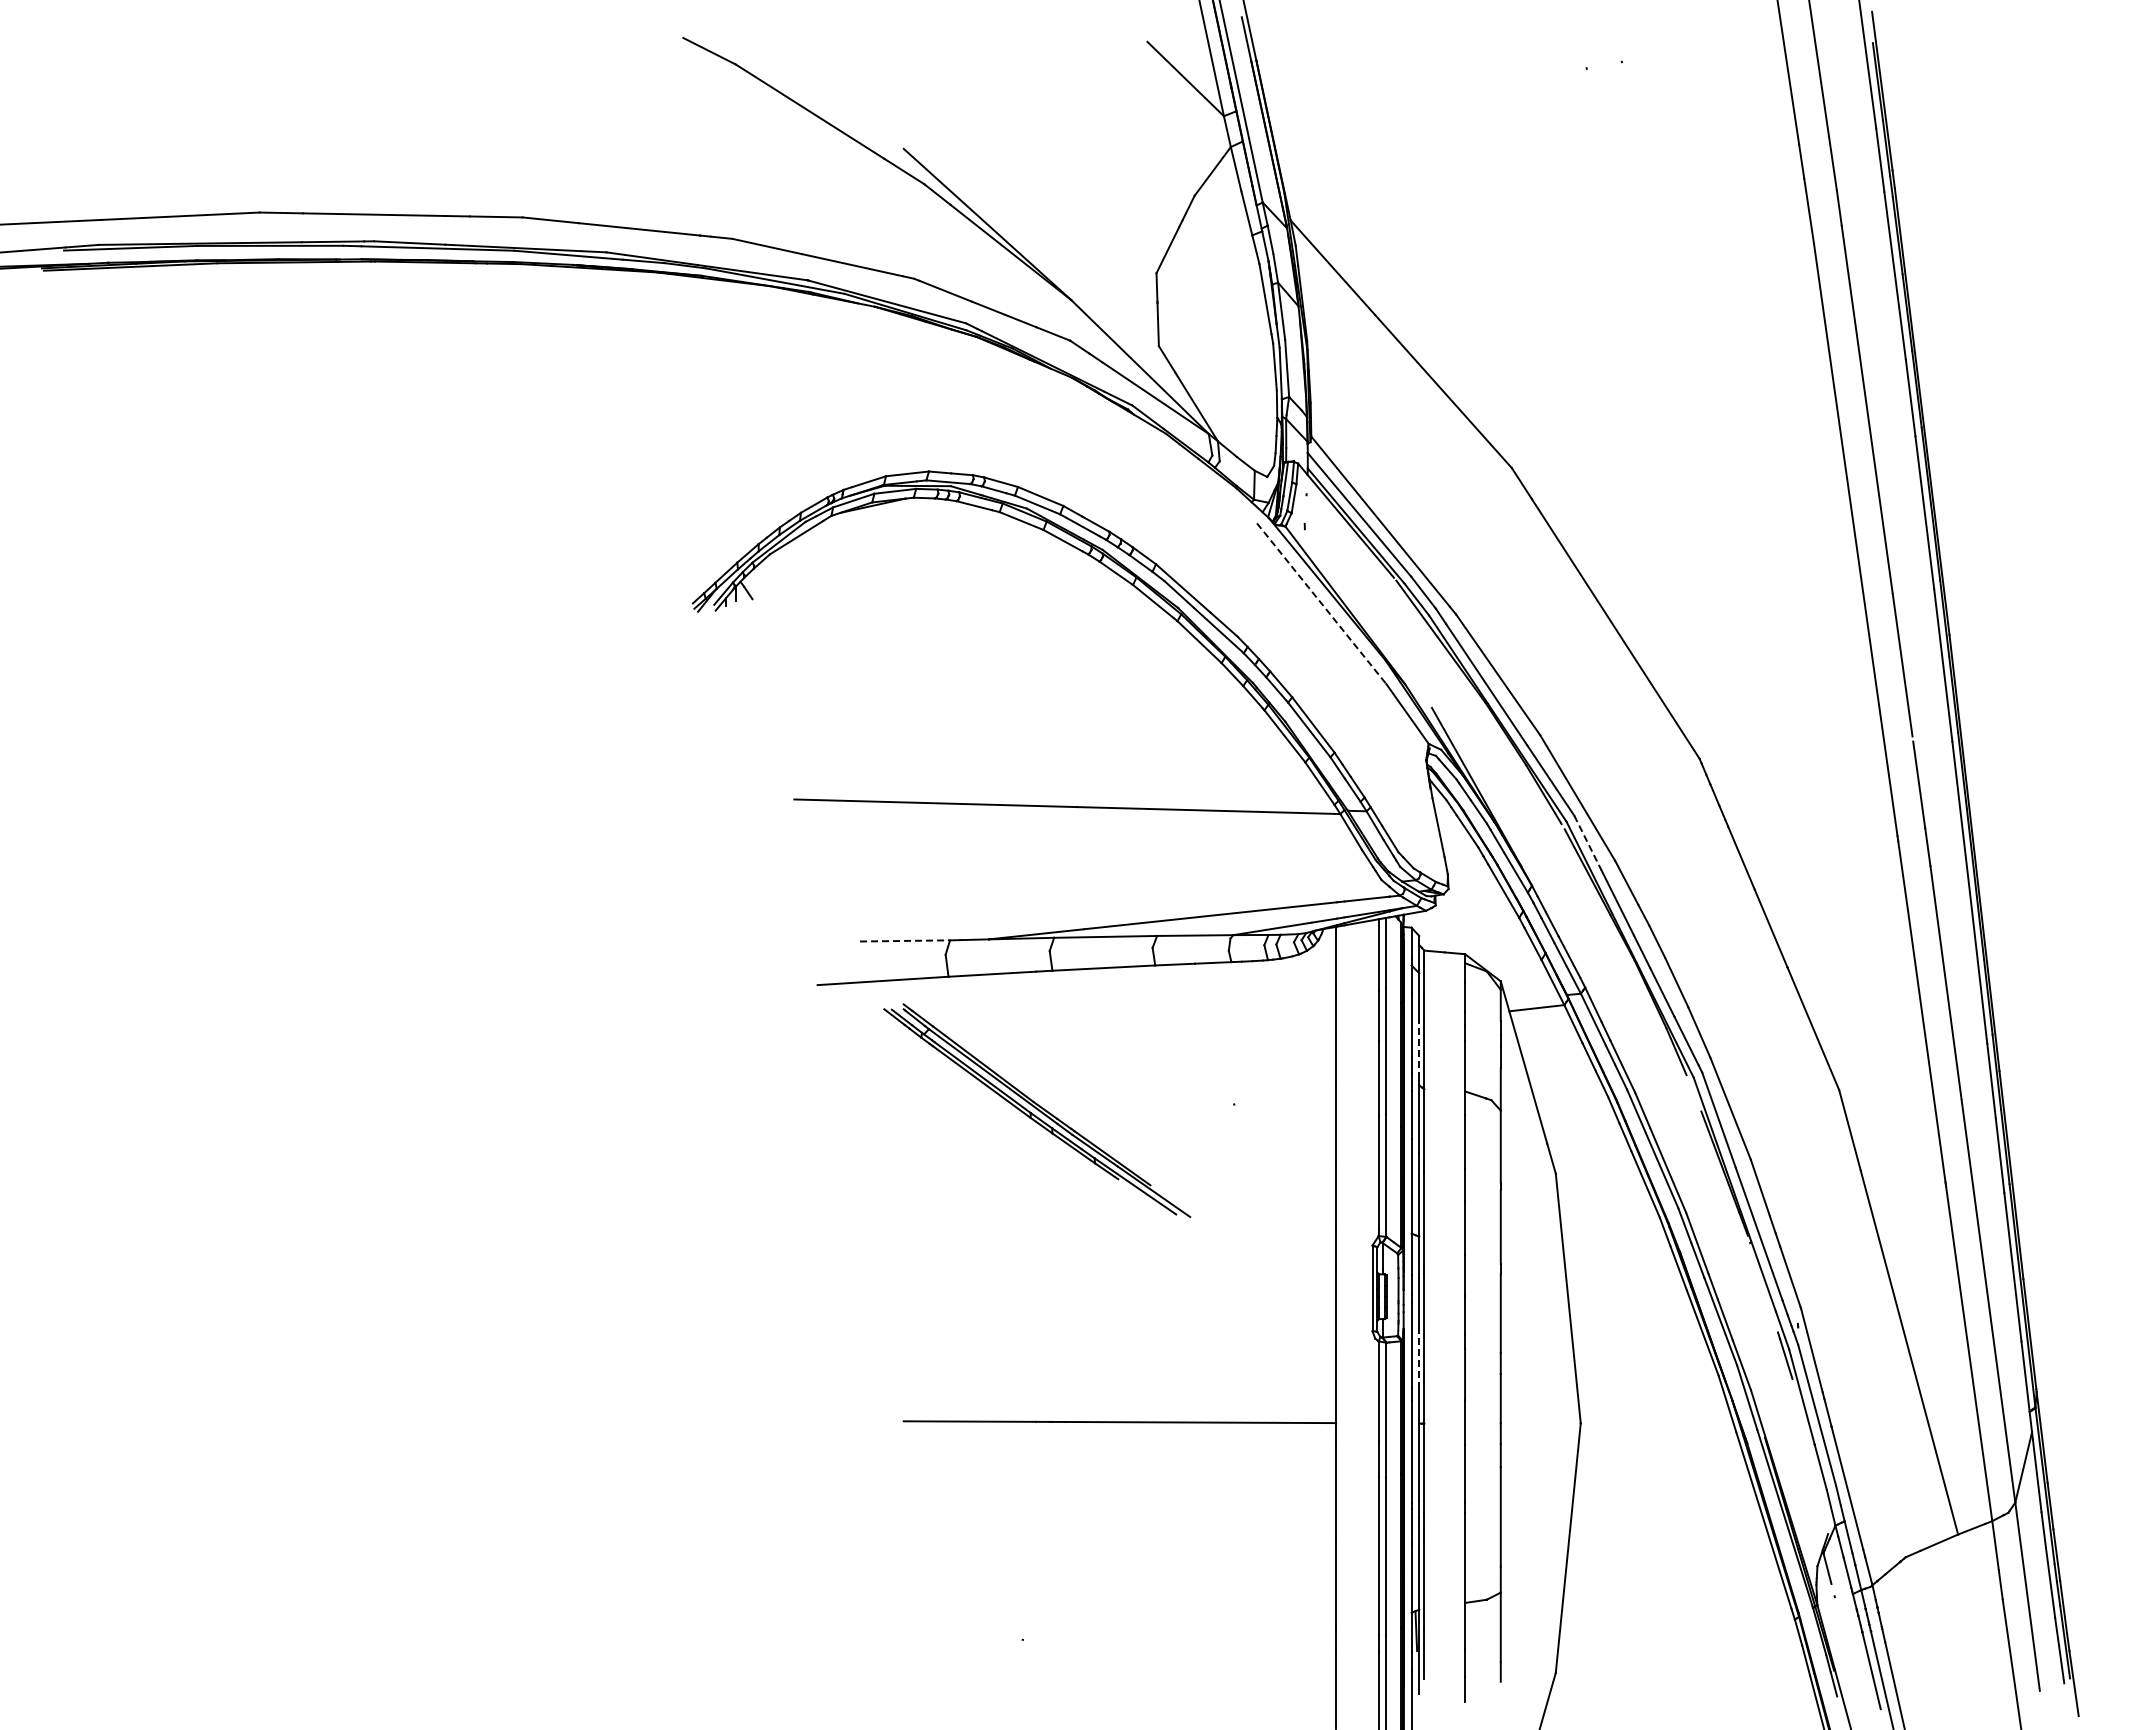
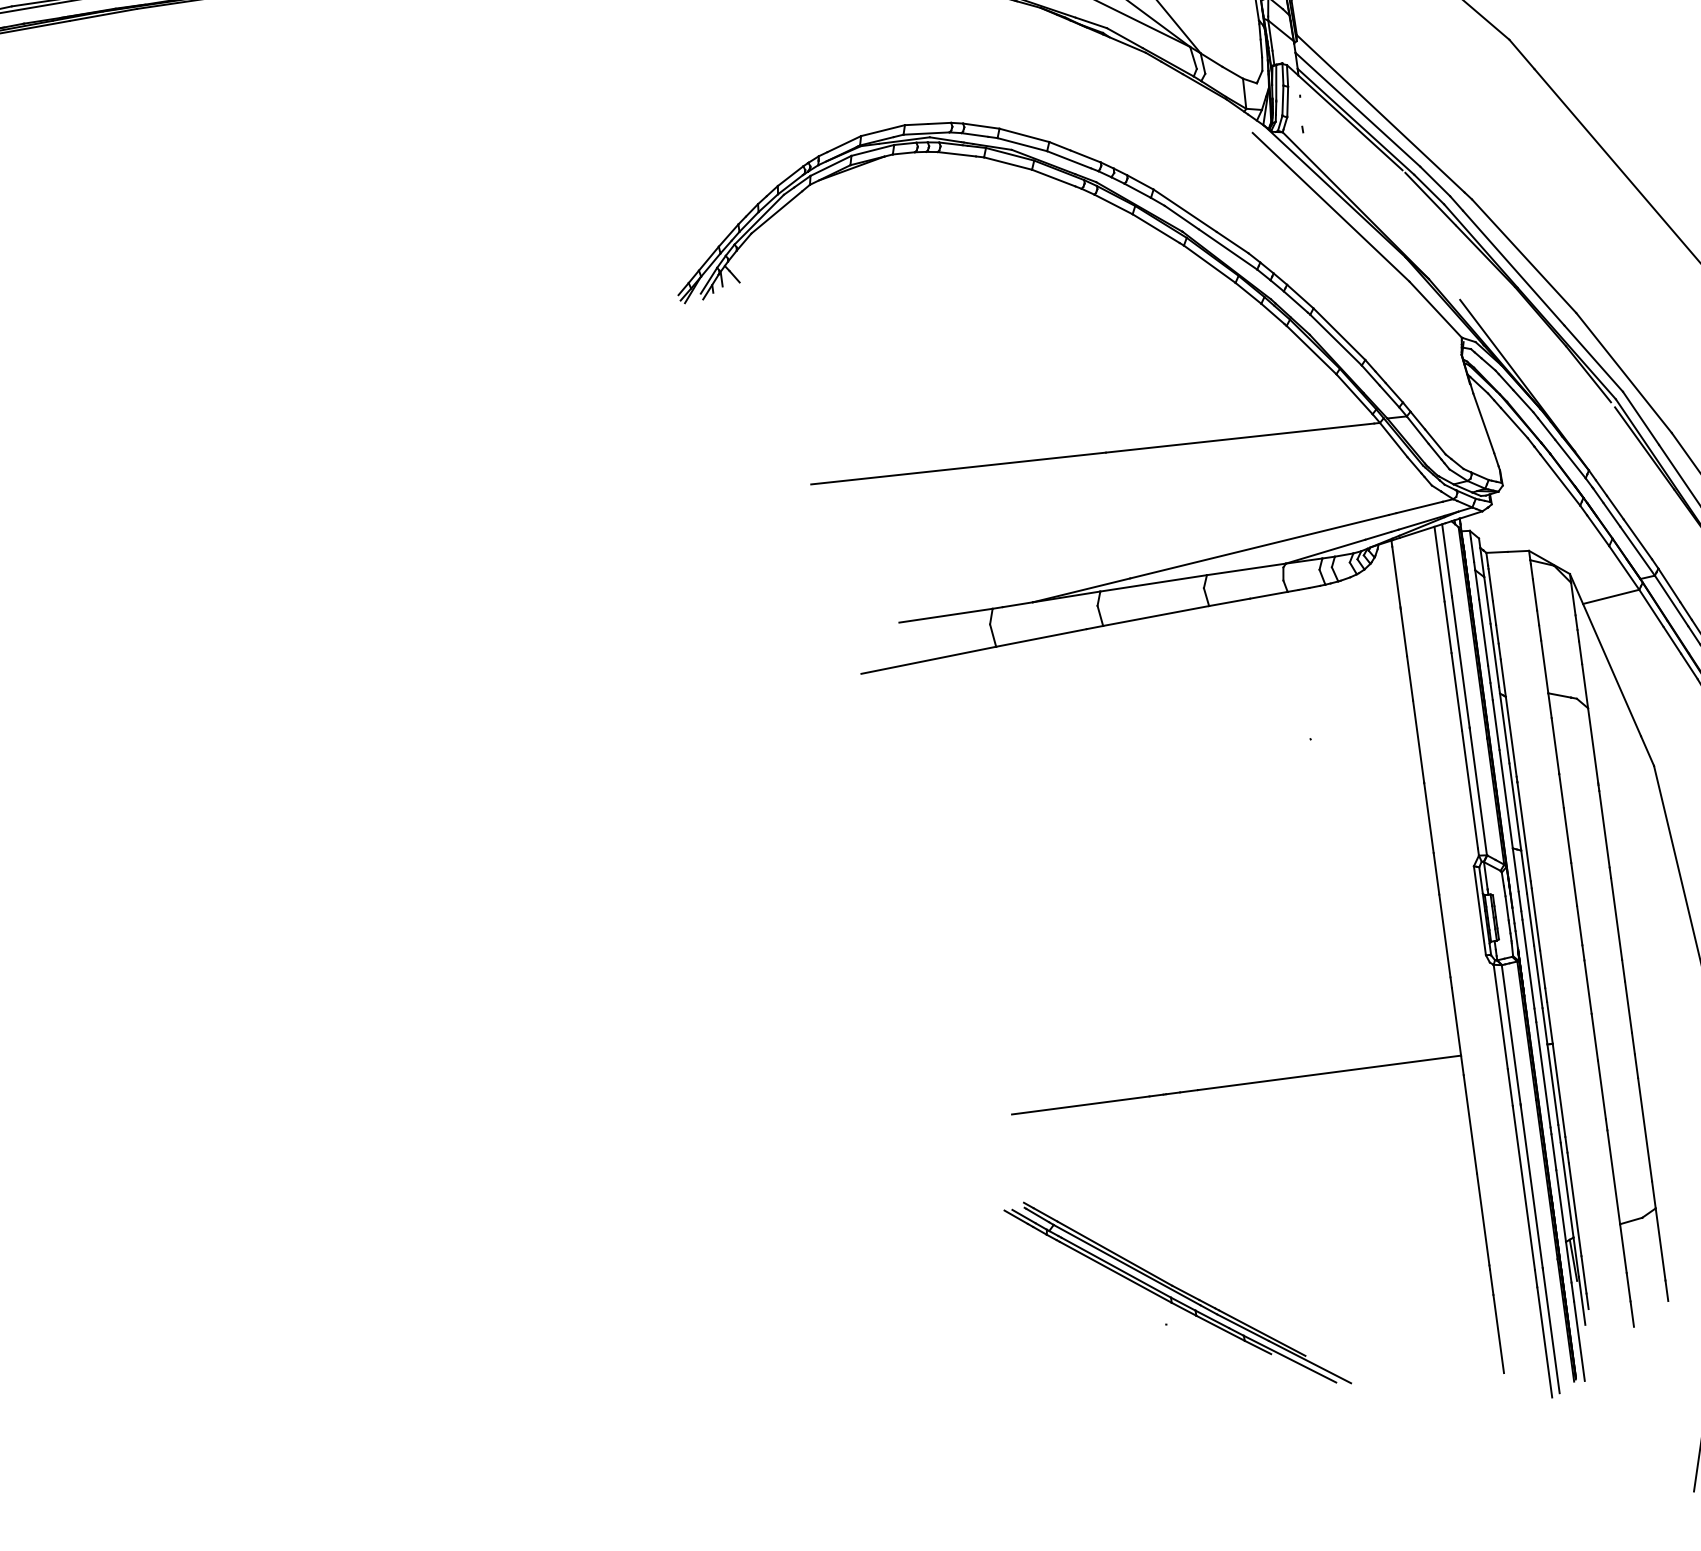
line: (1322, 604) -> (1332, 207), dashed -> solid
line: (1587, 843) -> (1640, 418), dashed -> solid
line: (905, 940) -> (946, 615), dashed -> solid
line: (1419, 1048) -> (1495, 655), dashed -> solid
part: (1037, 1110) -> (1177, 1294), moved
line: (1419, 1358) -> (1538, 976), dashed -> solid

